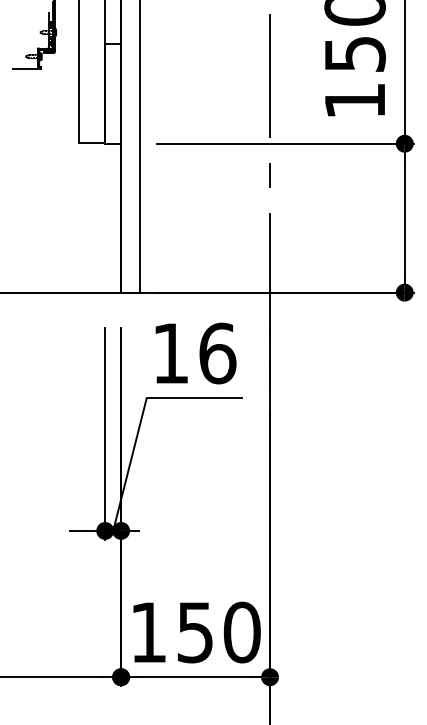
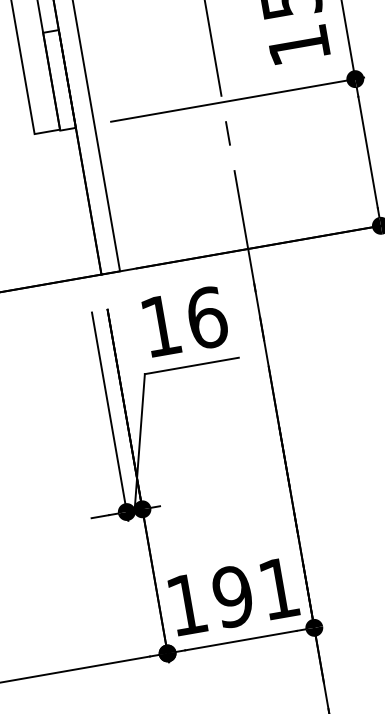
text: (218, 632) -> (255, 592), 150 -> 191

